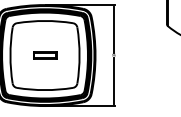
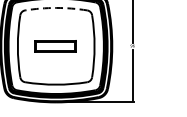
arc: (45, 21) -> (56, 8), solid -> dashed
part: (45, 55) -> (56, 46), size x1.6

